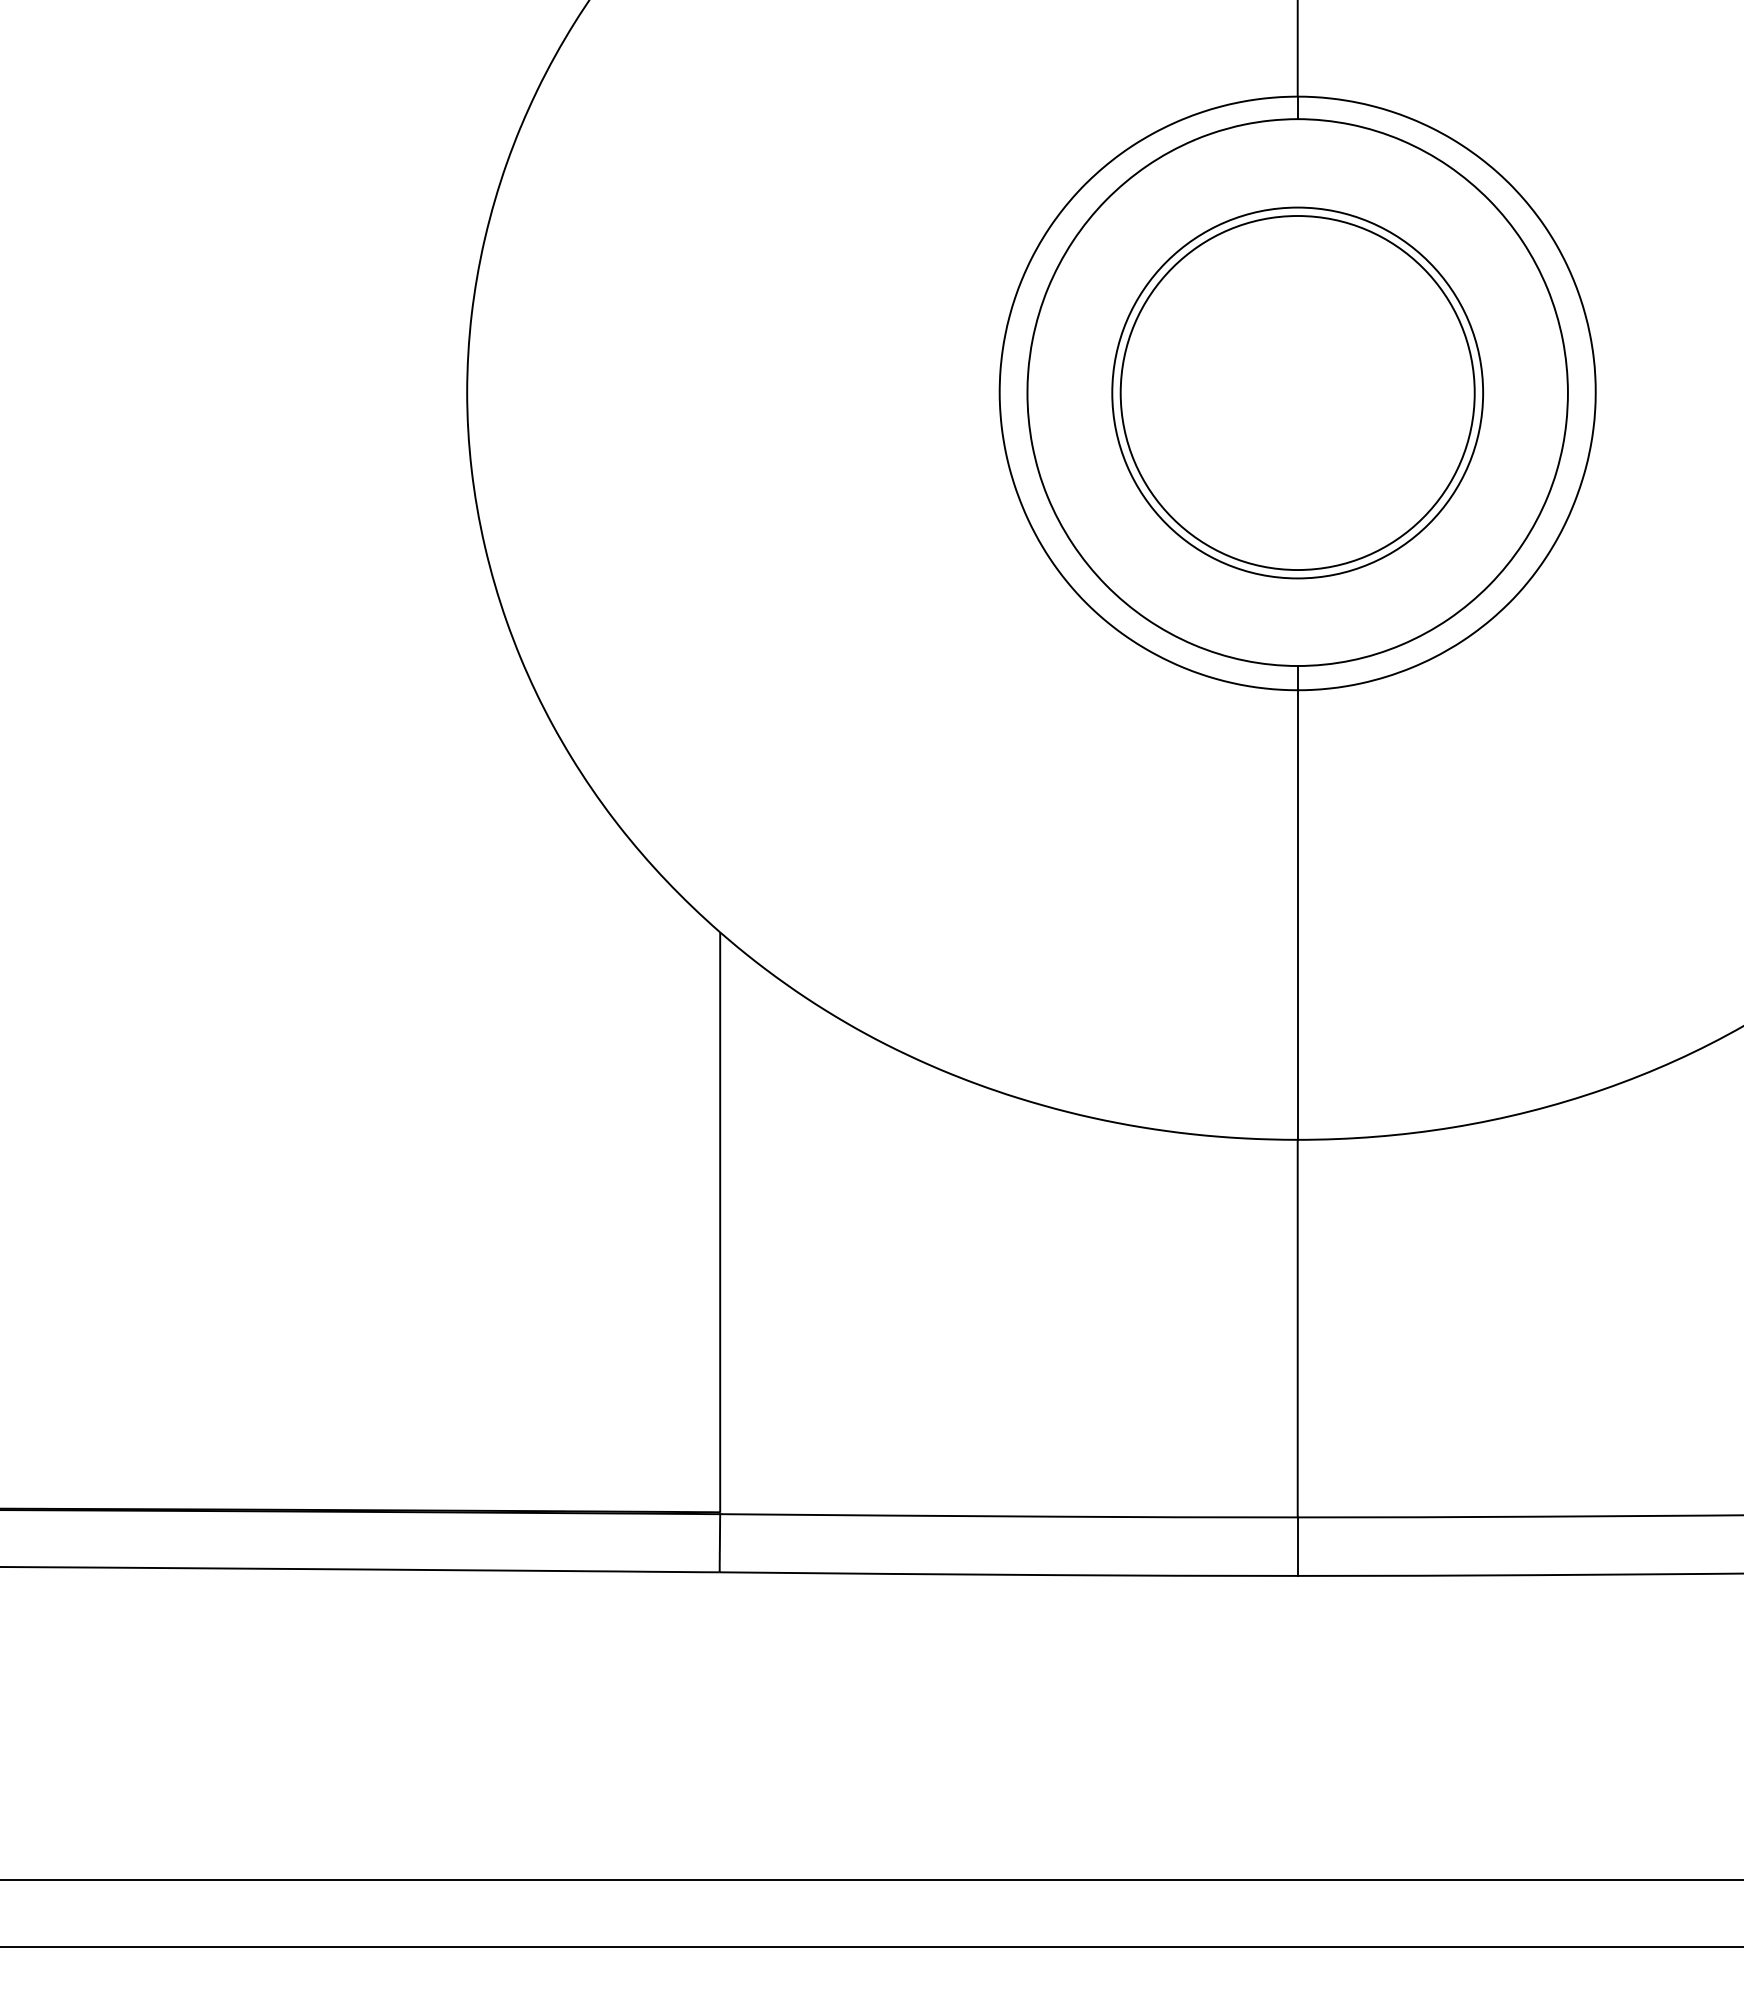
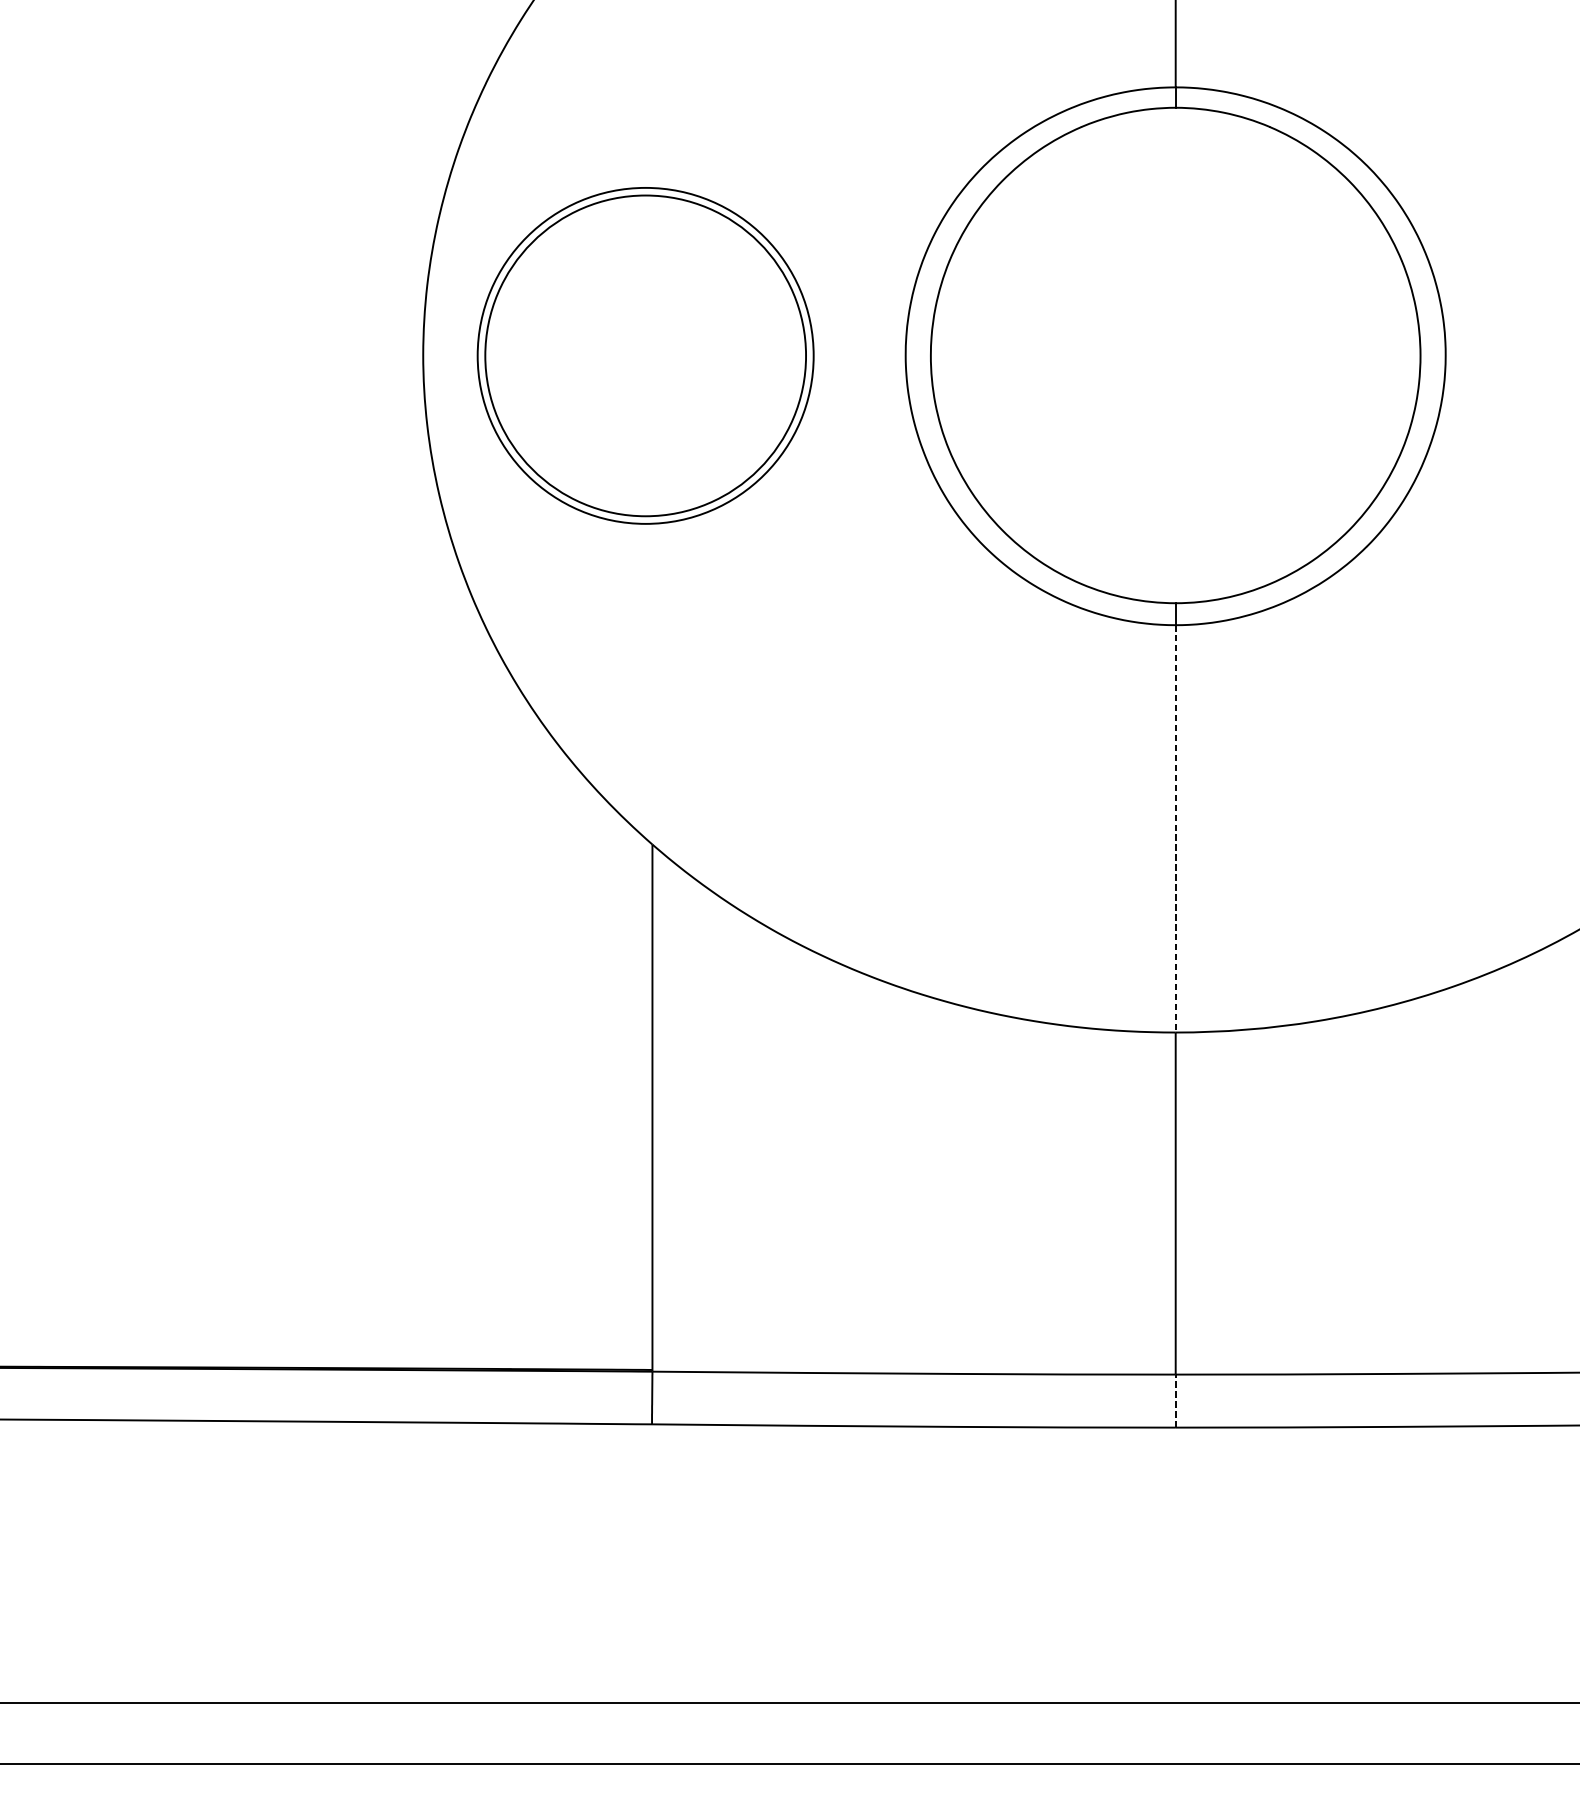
part: (1297, 392) -> (645, 355), moved
line: (1297, 915) -> (1175, 829), solid -> dashed
line: (1297, 1546) -> (1175, 1400), solid -> dashed

